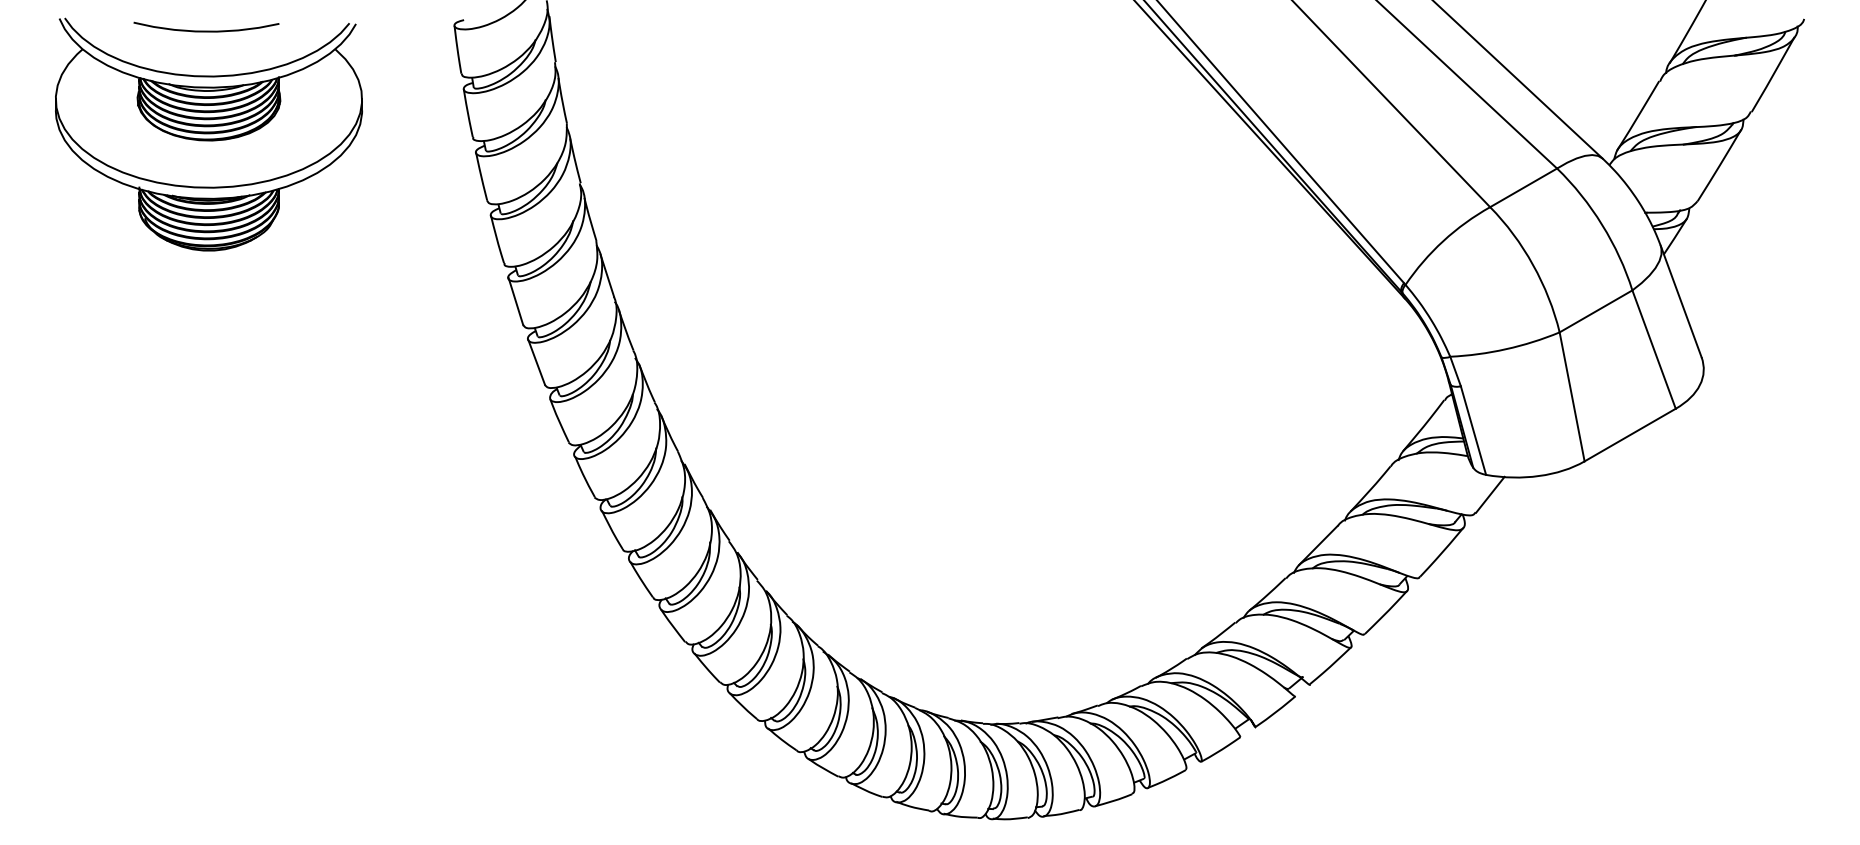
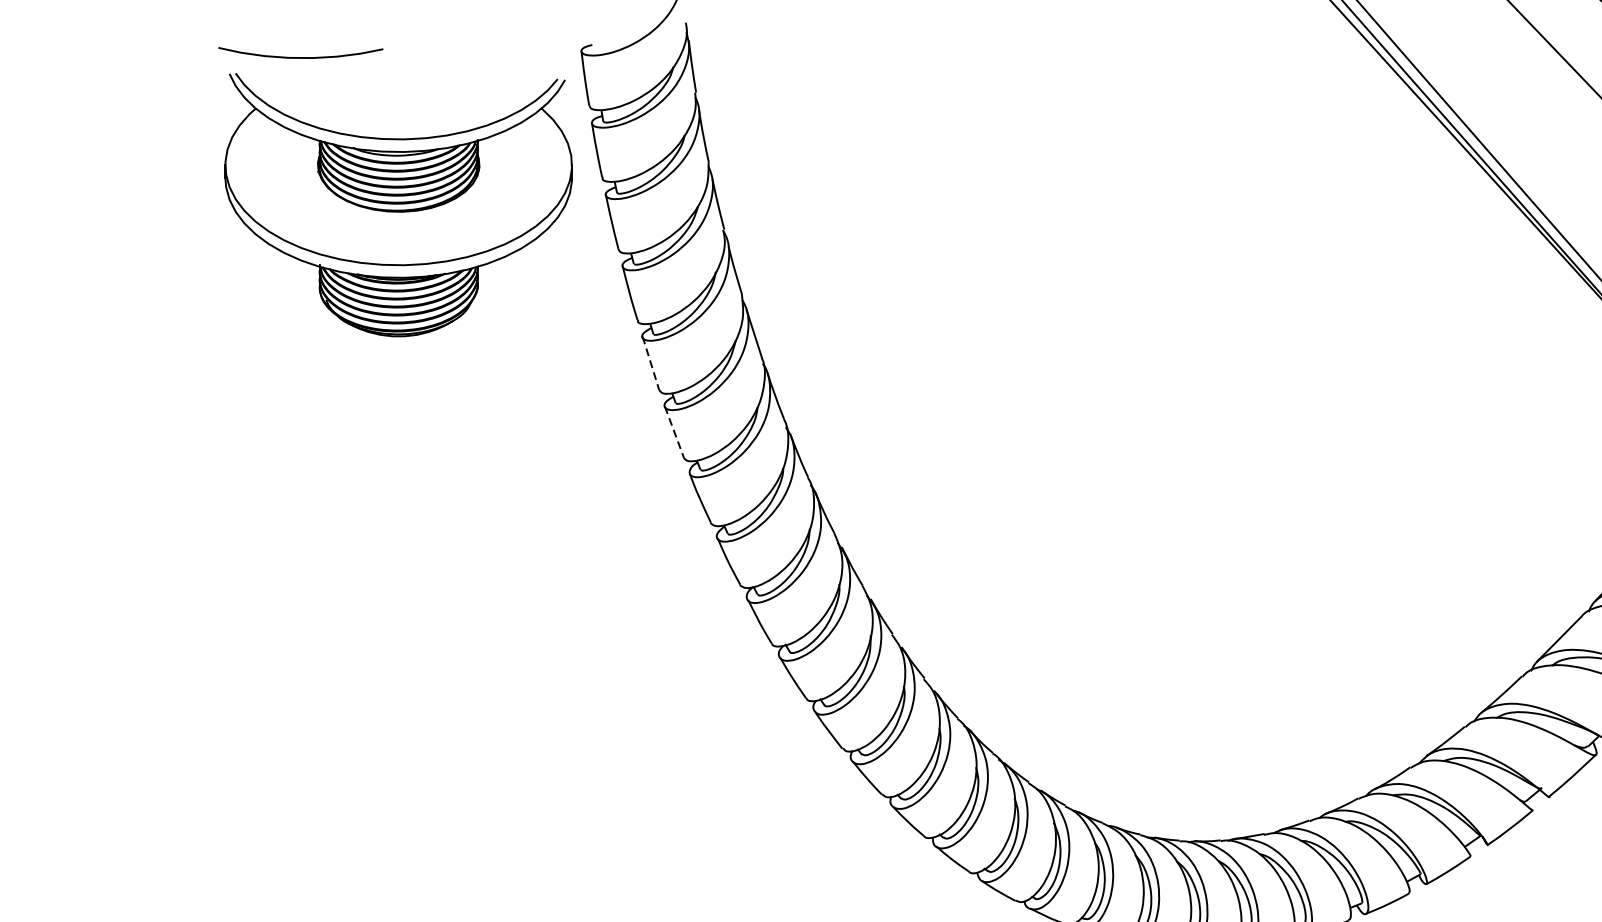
part: (208, 134) -> (398, 204), moved
line: (515, 301) -> (650, 363), solid -> dashed
line: (536, 362) -> (674, 432), solid -> dashed

